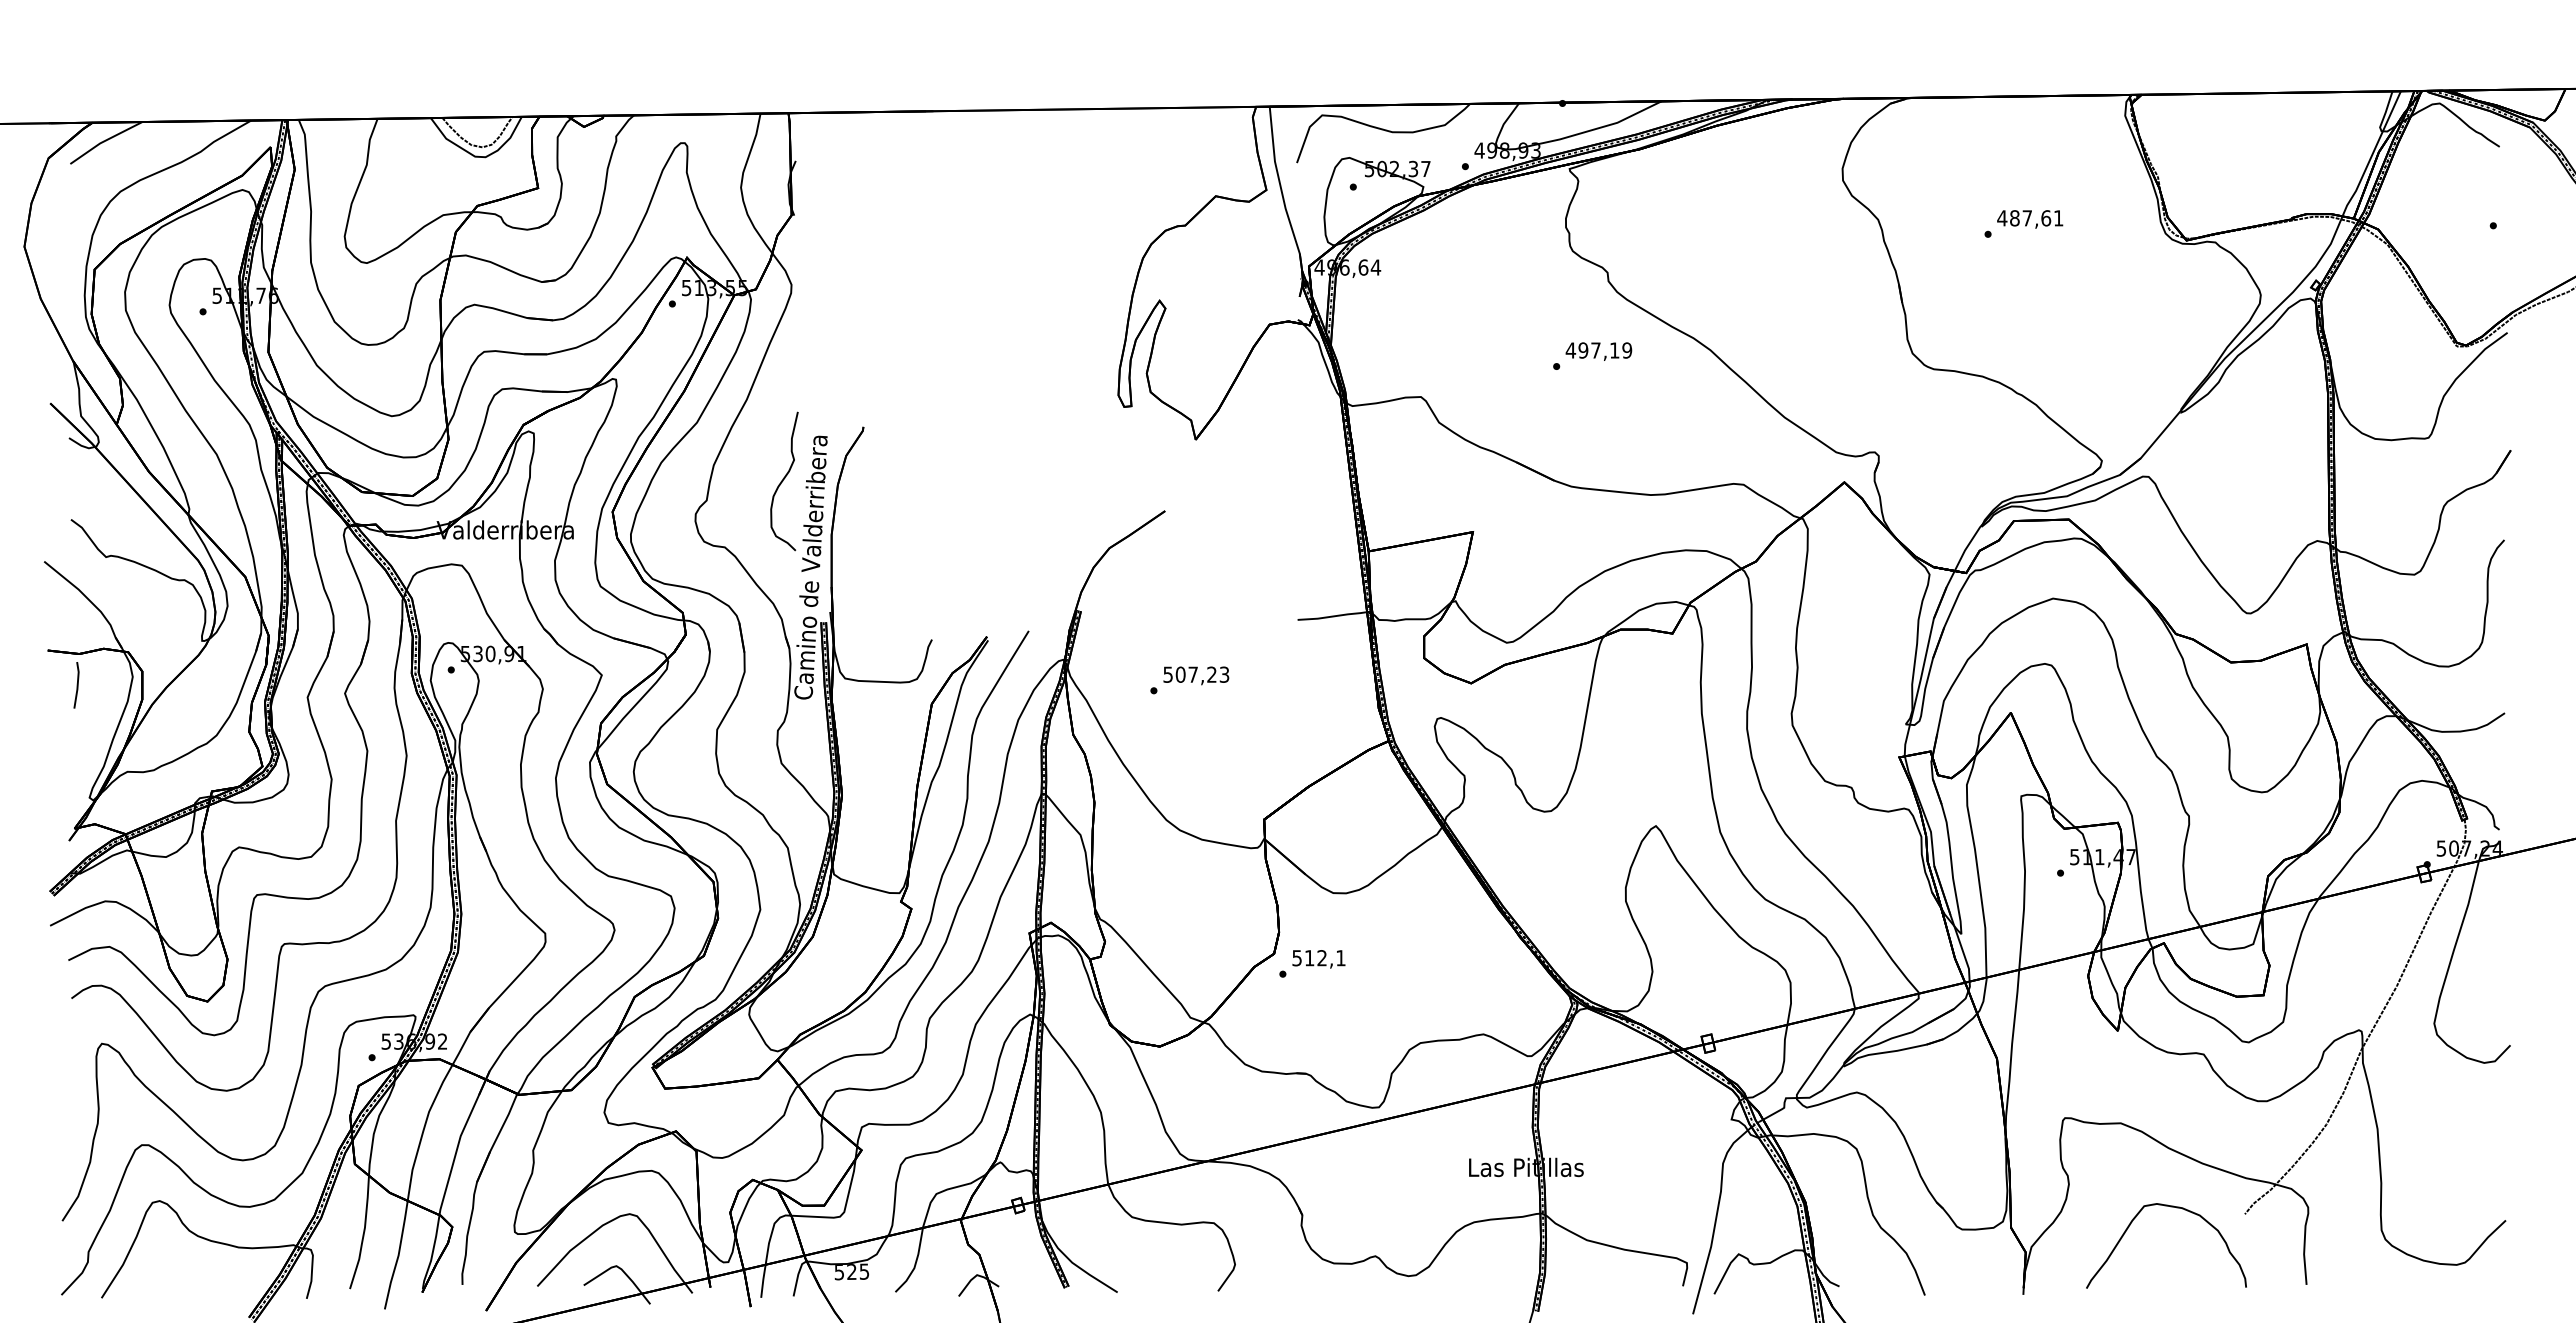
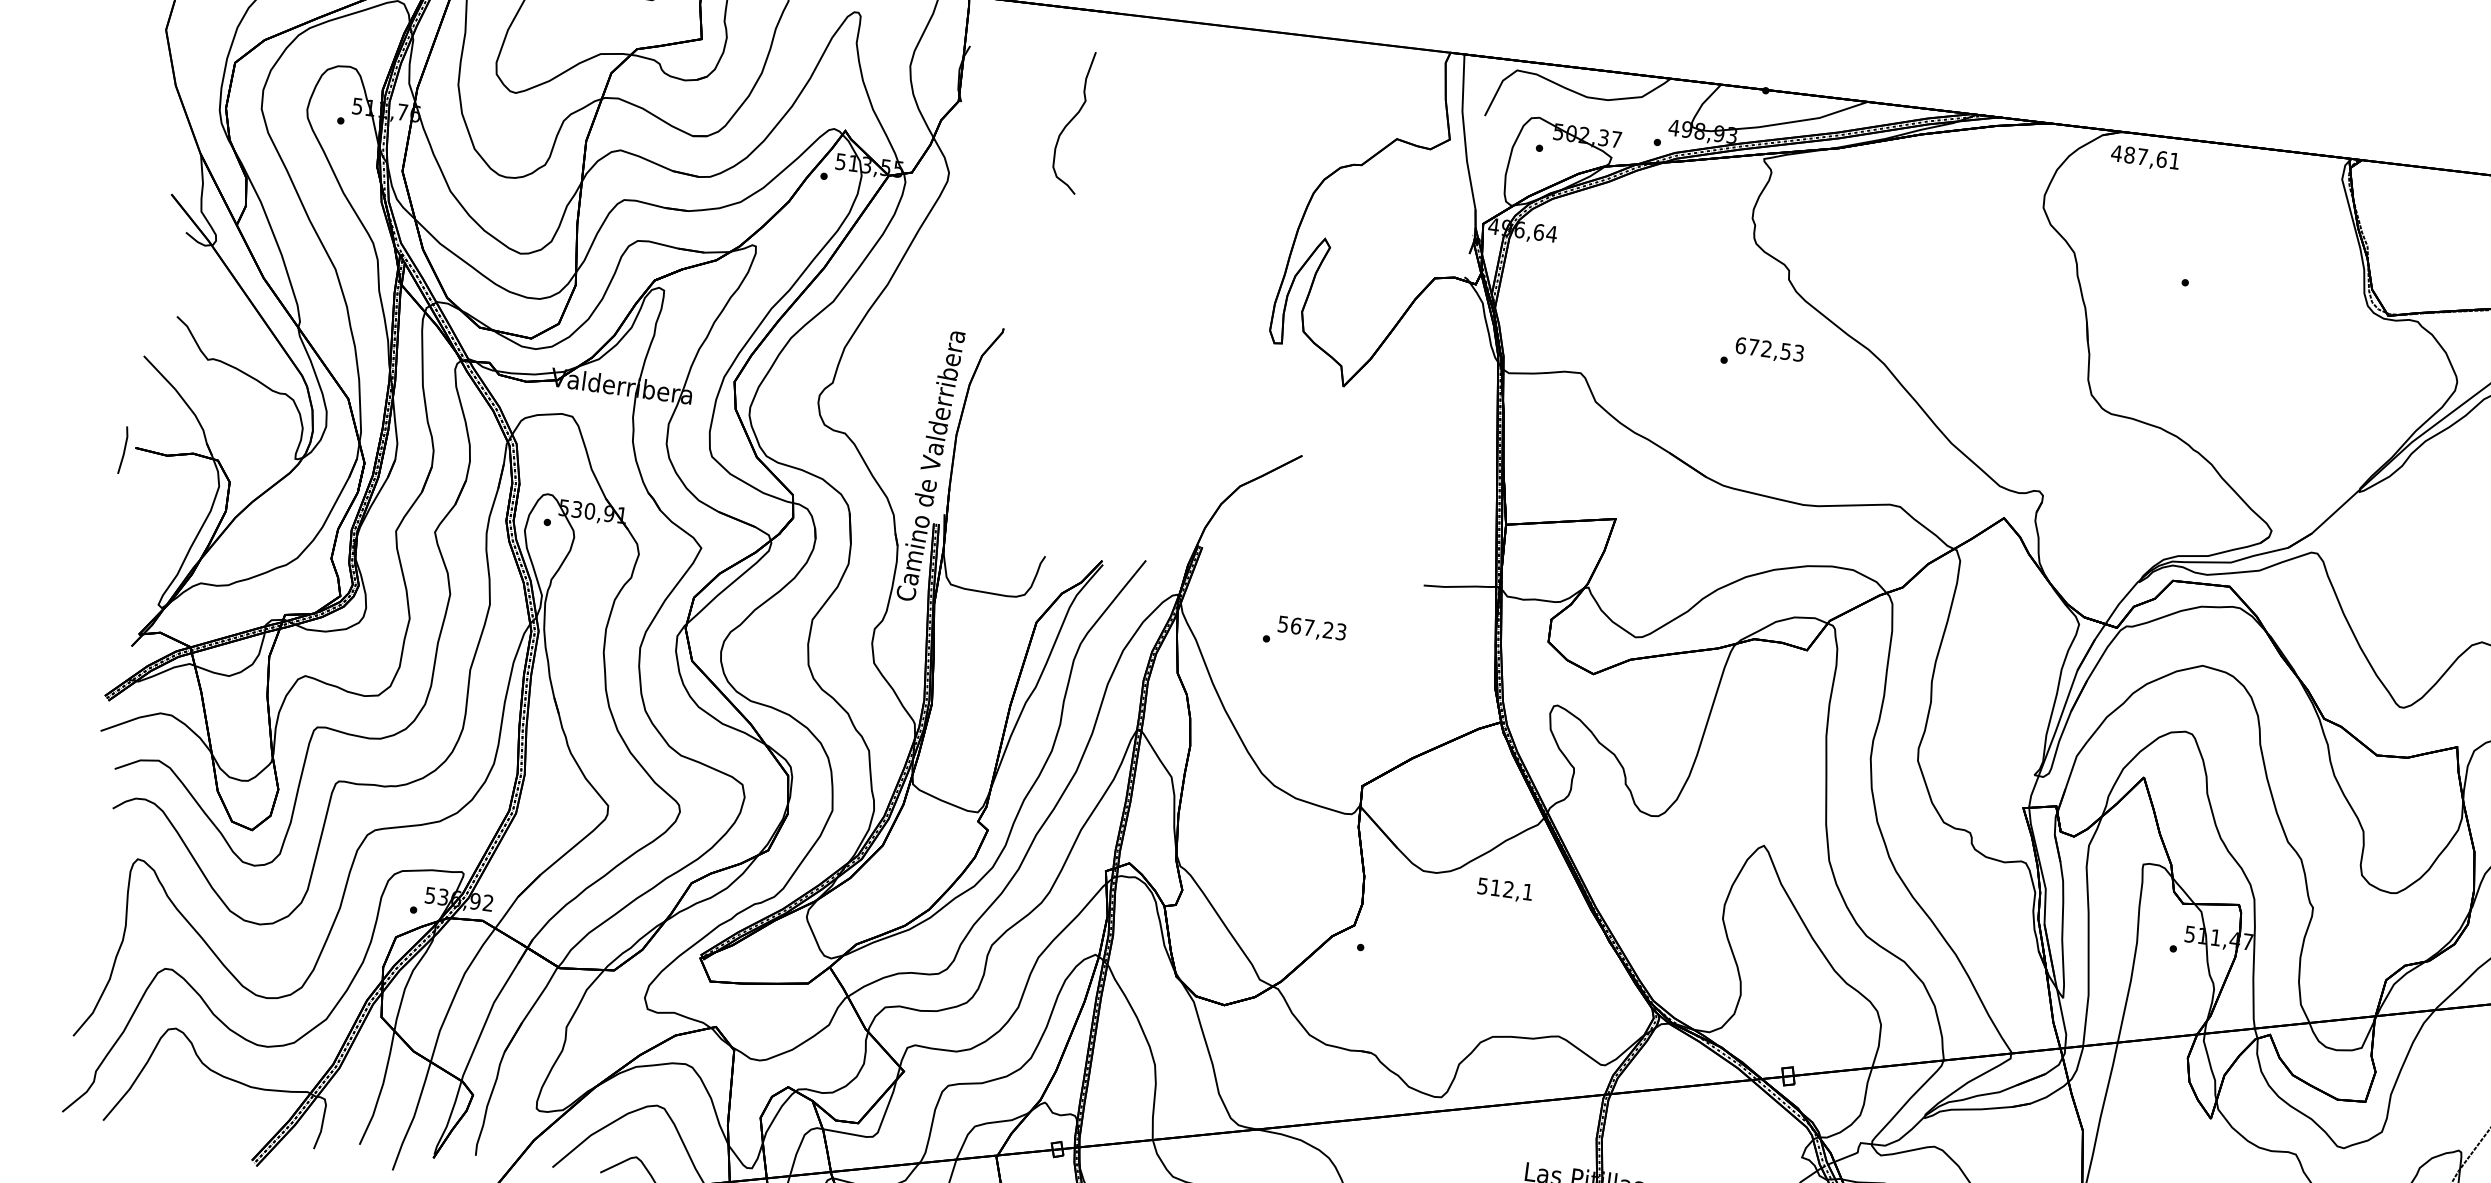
text: (2030, 219) -> (2145, 158), moved
text: (1598, 350) -> (1769, 349), 497,19 -> 672,53
curve: (783, 481) -> (1071, 121), moved
text: (1180, 674) -> (1296, 625), 507,23 -> 567,23
line: (76, 685) -> (123, 450), moved
text: (1318, 959) -> (1504, 890), moved

